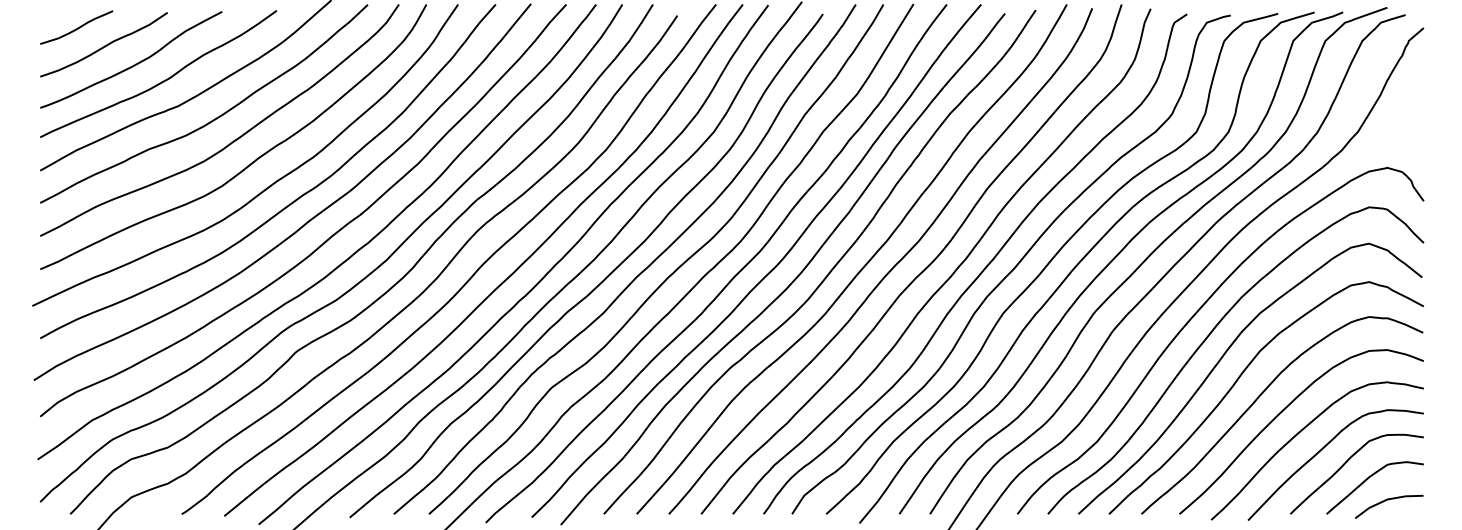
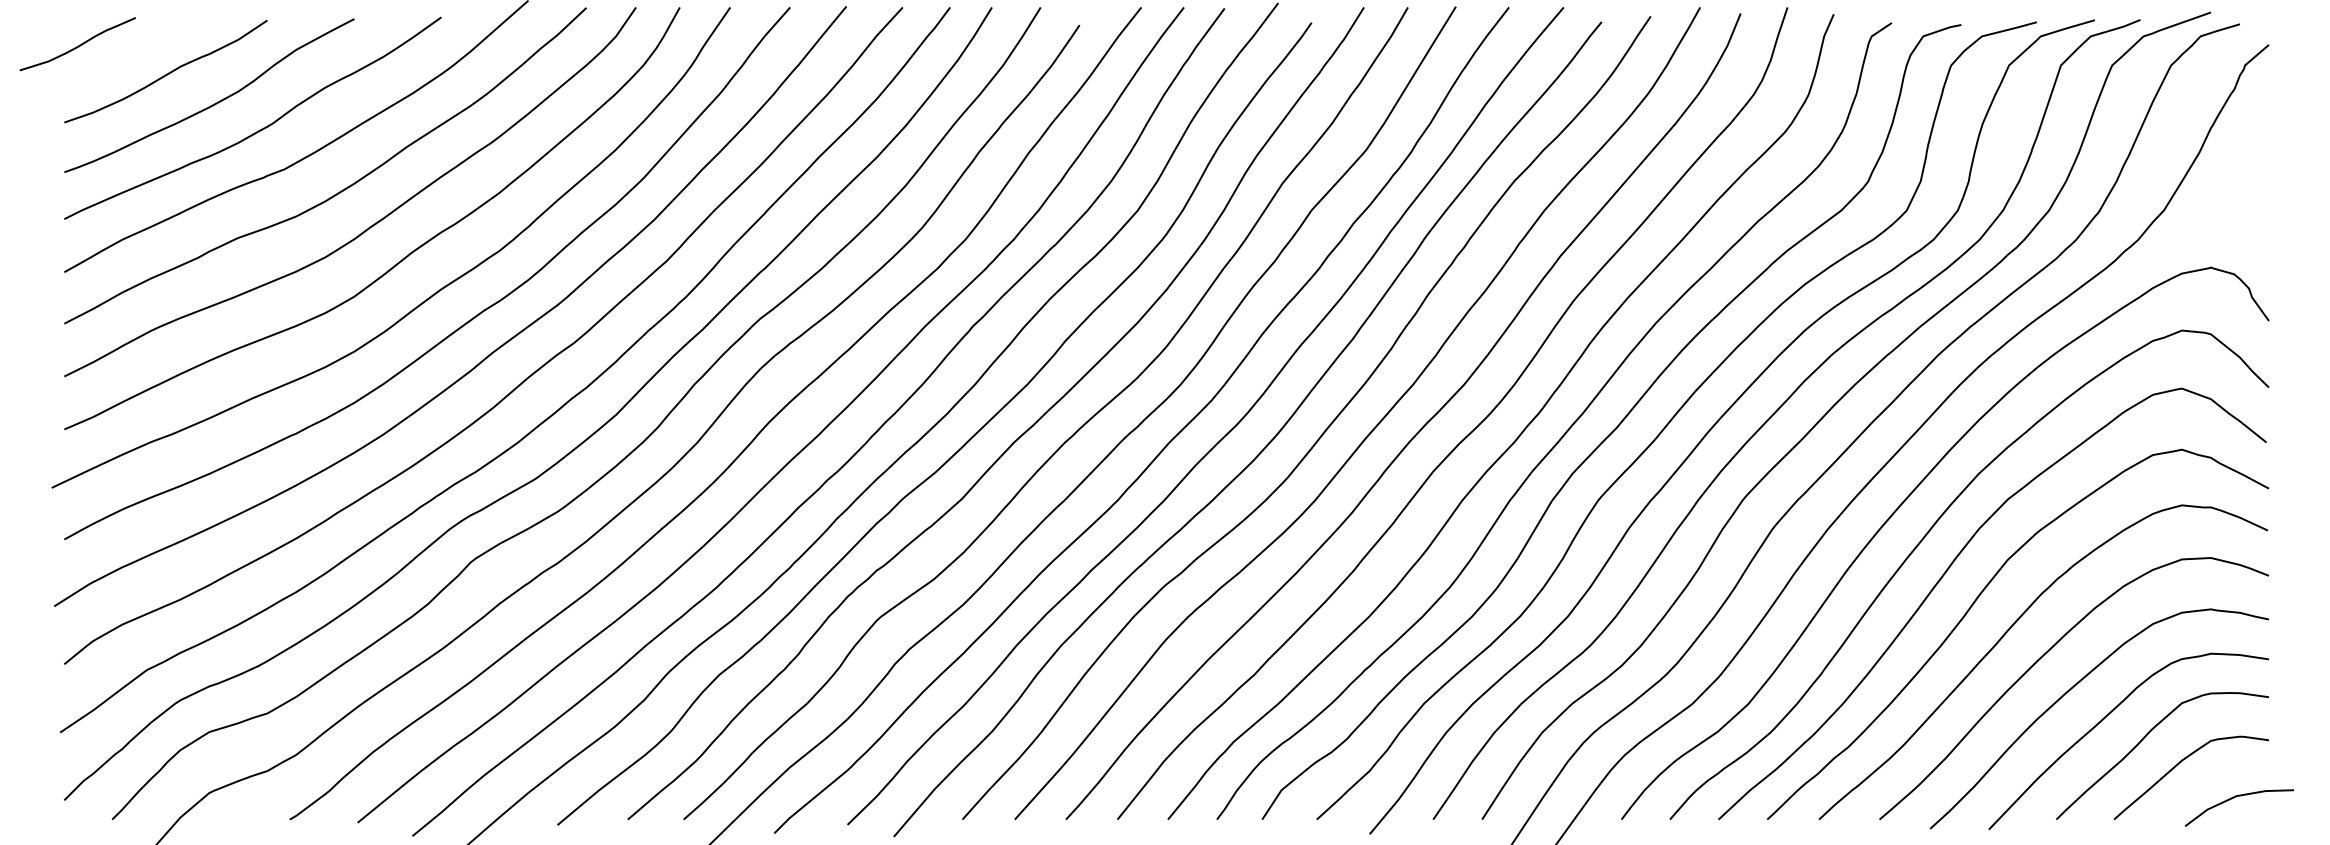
curve: (77, 27) -> (79, 44), moved
line: (1385, 501) -> (2233, 799), moved

